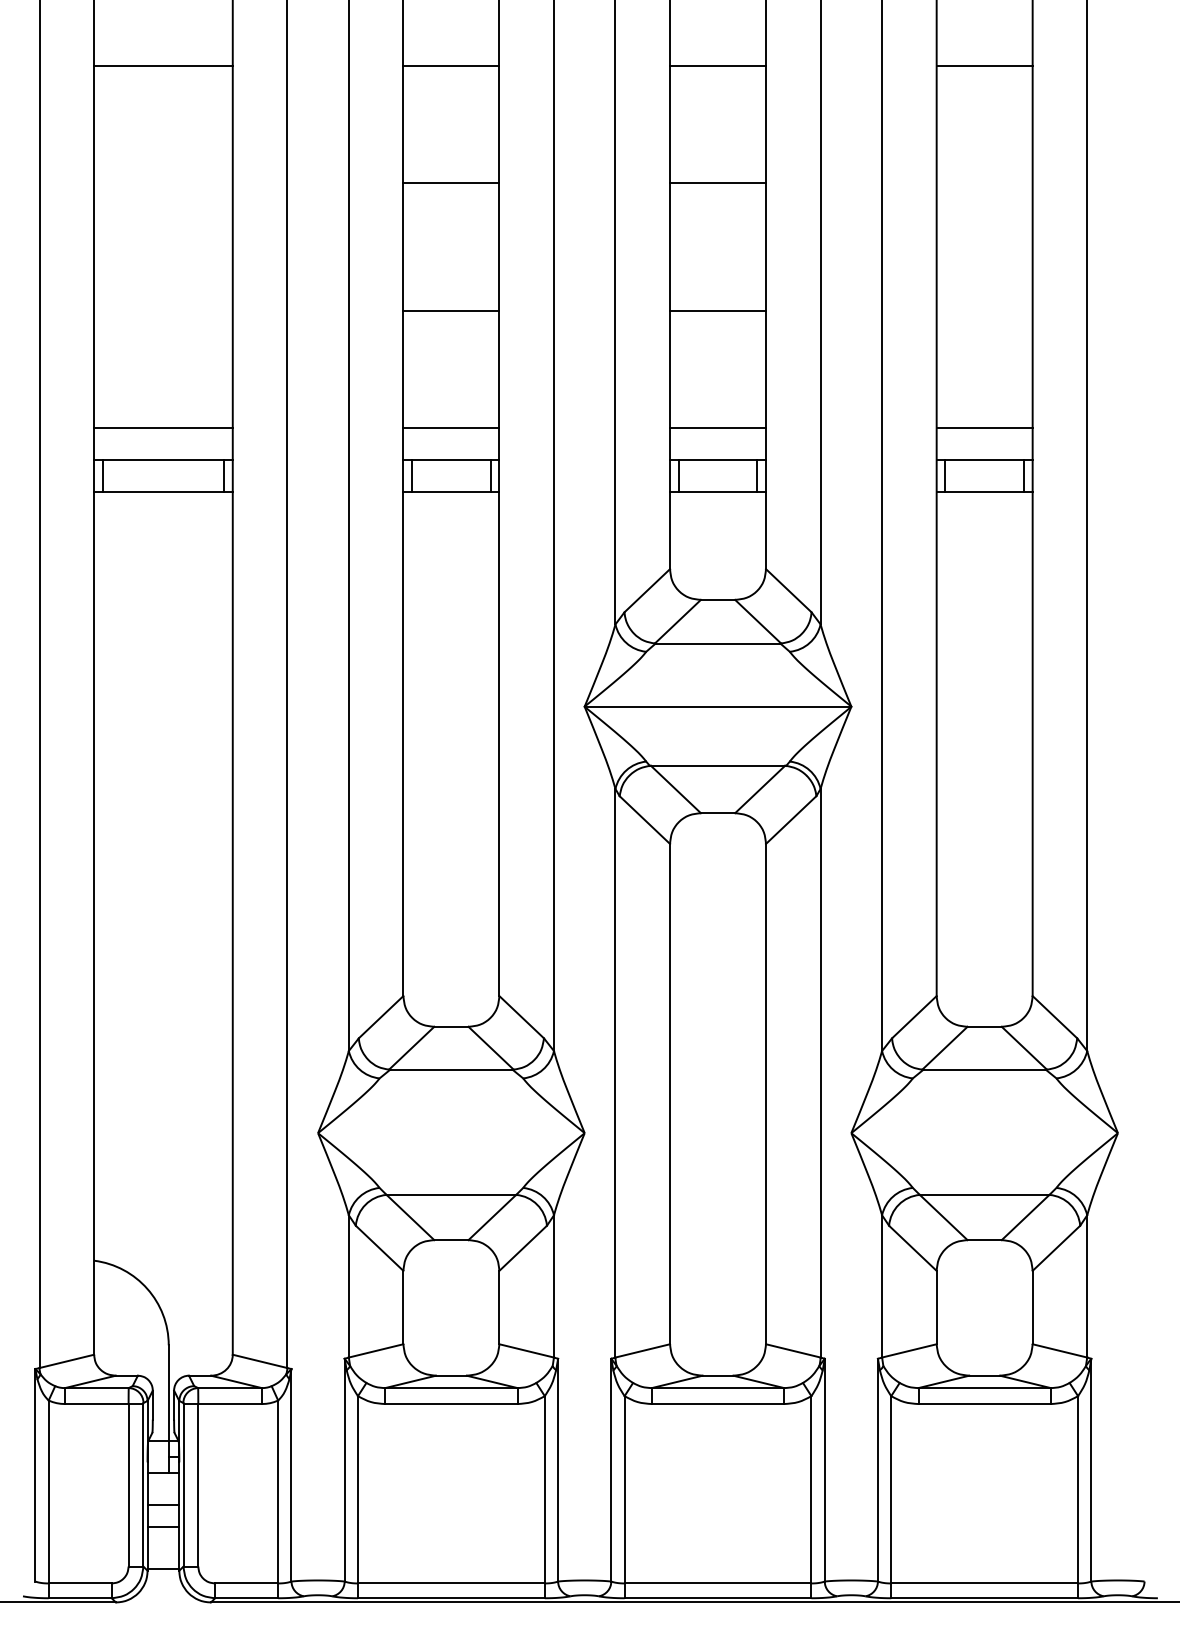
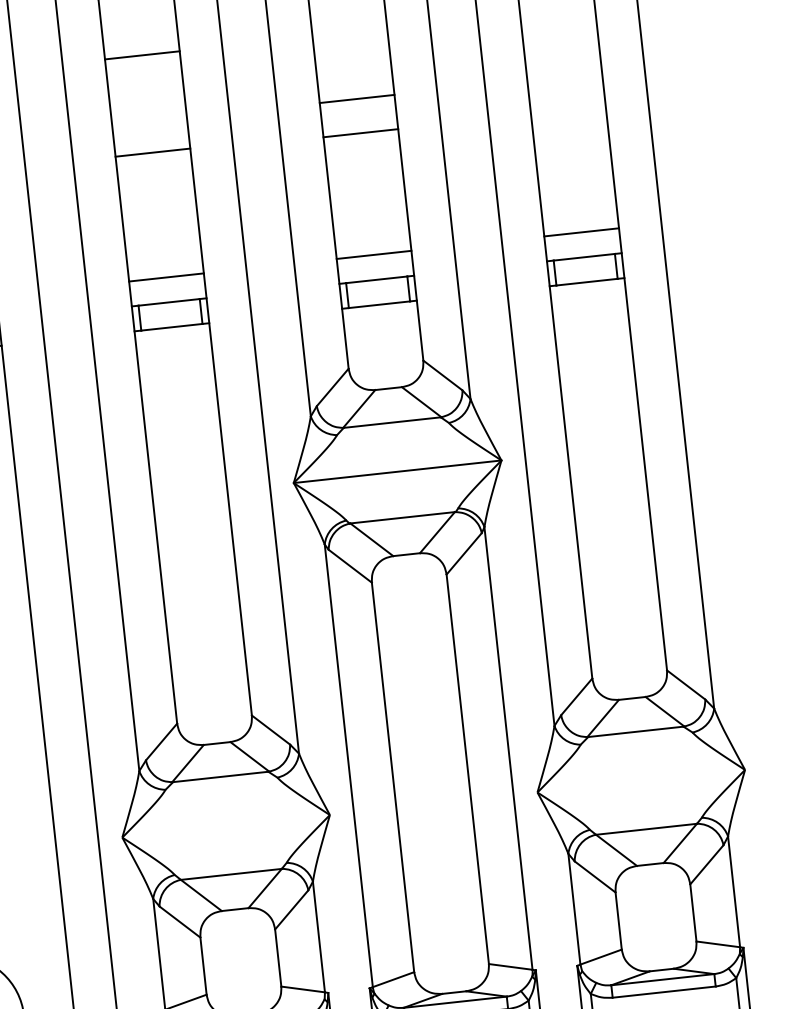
line: (451, 182) -> (142, 55), moved
line: (718, 182) -> (357, 98), moved
line: (451, 310) -> (152, 152), moved
line: (718, 310) -> (361, 132), moved

